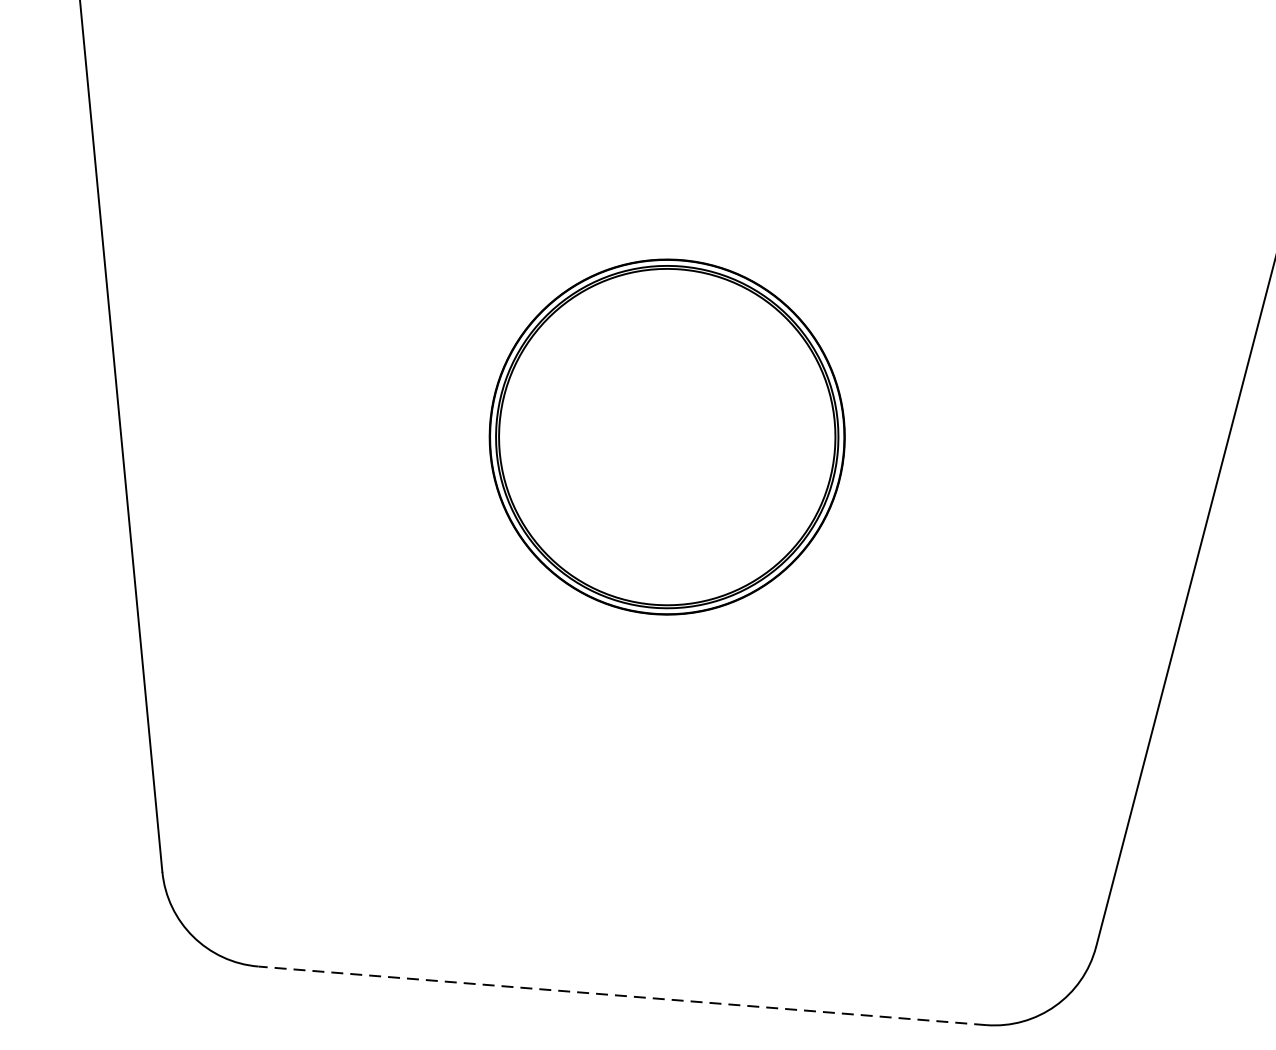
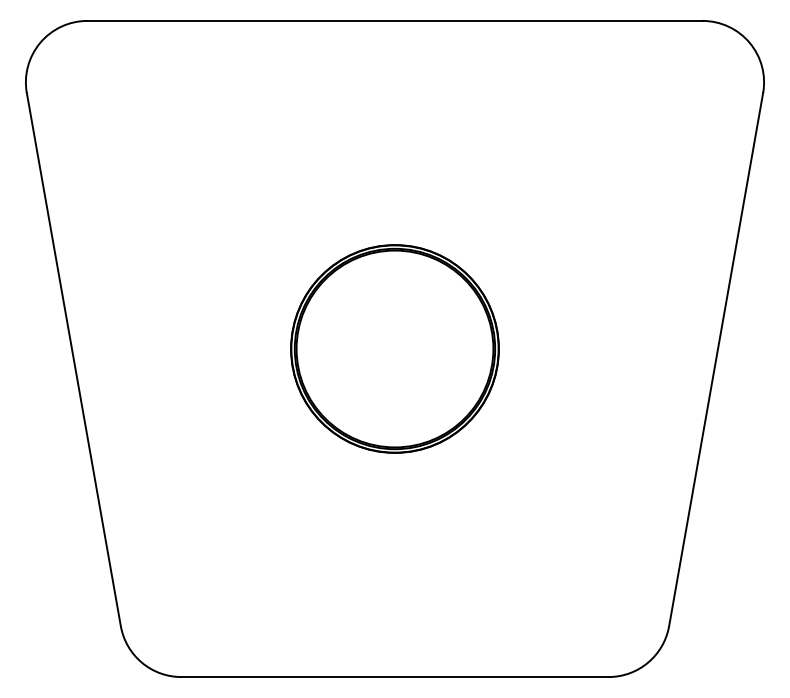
line: (623, 996) -> (395, 677), dashed -> solid

